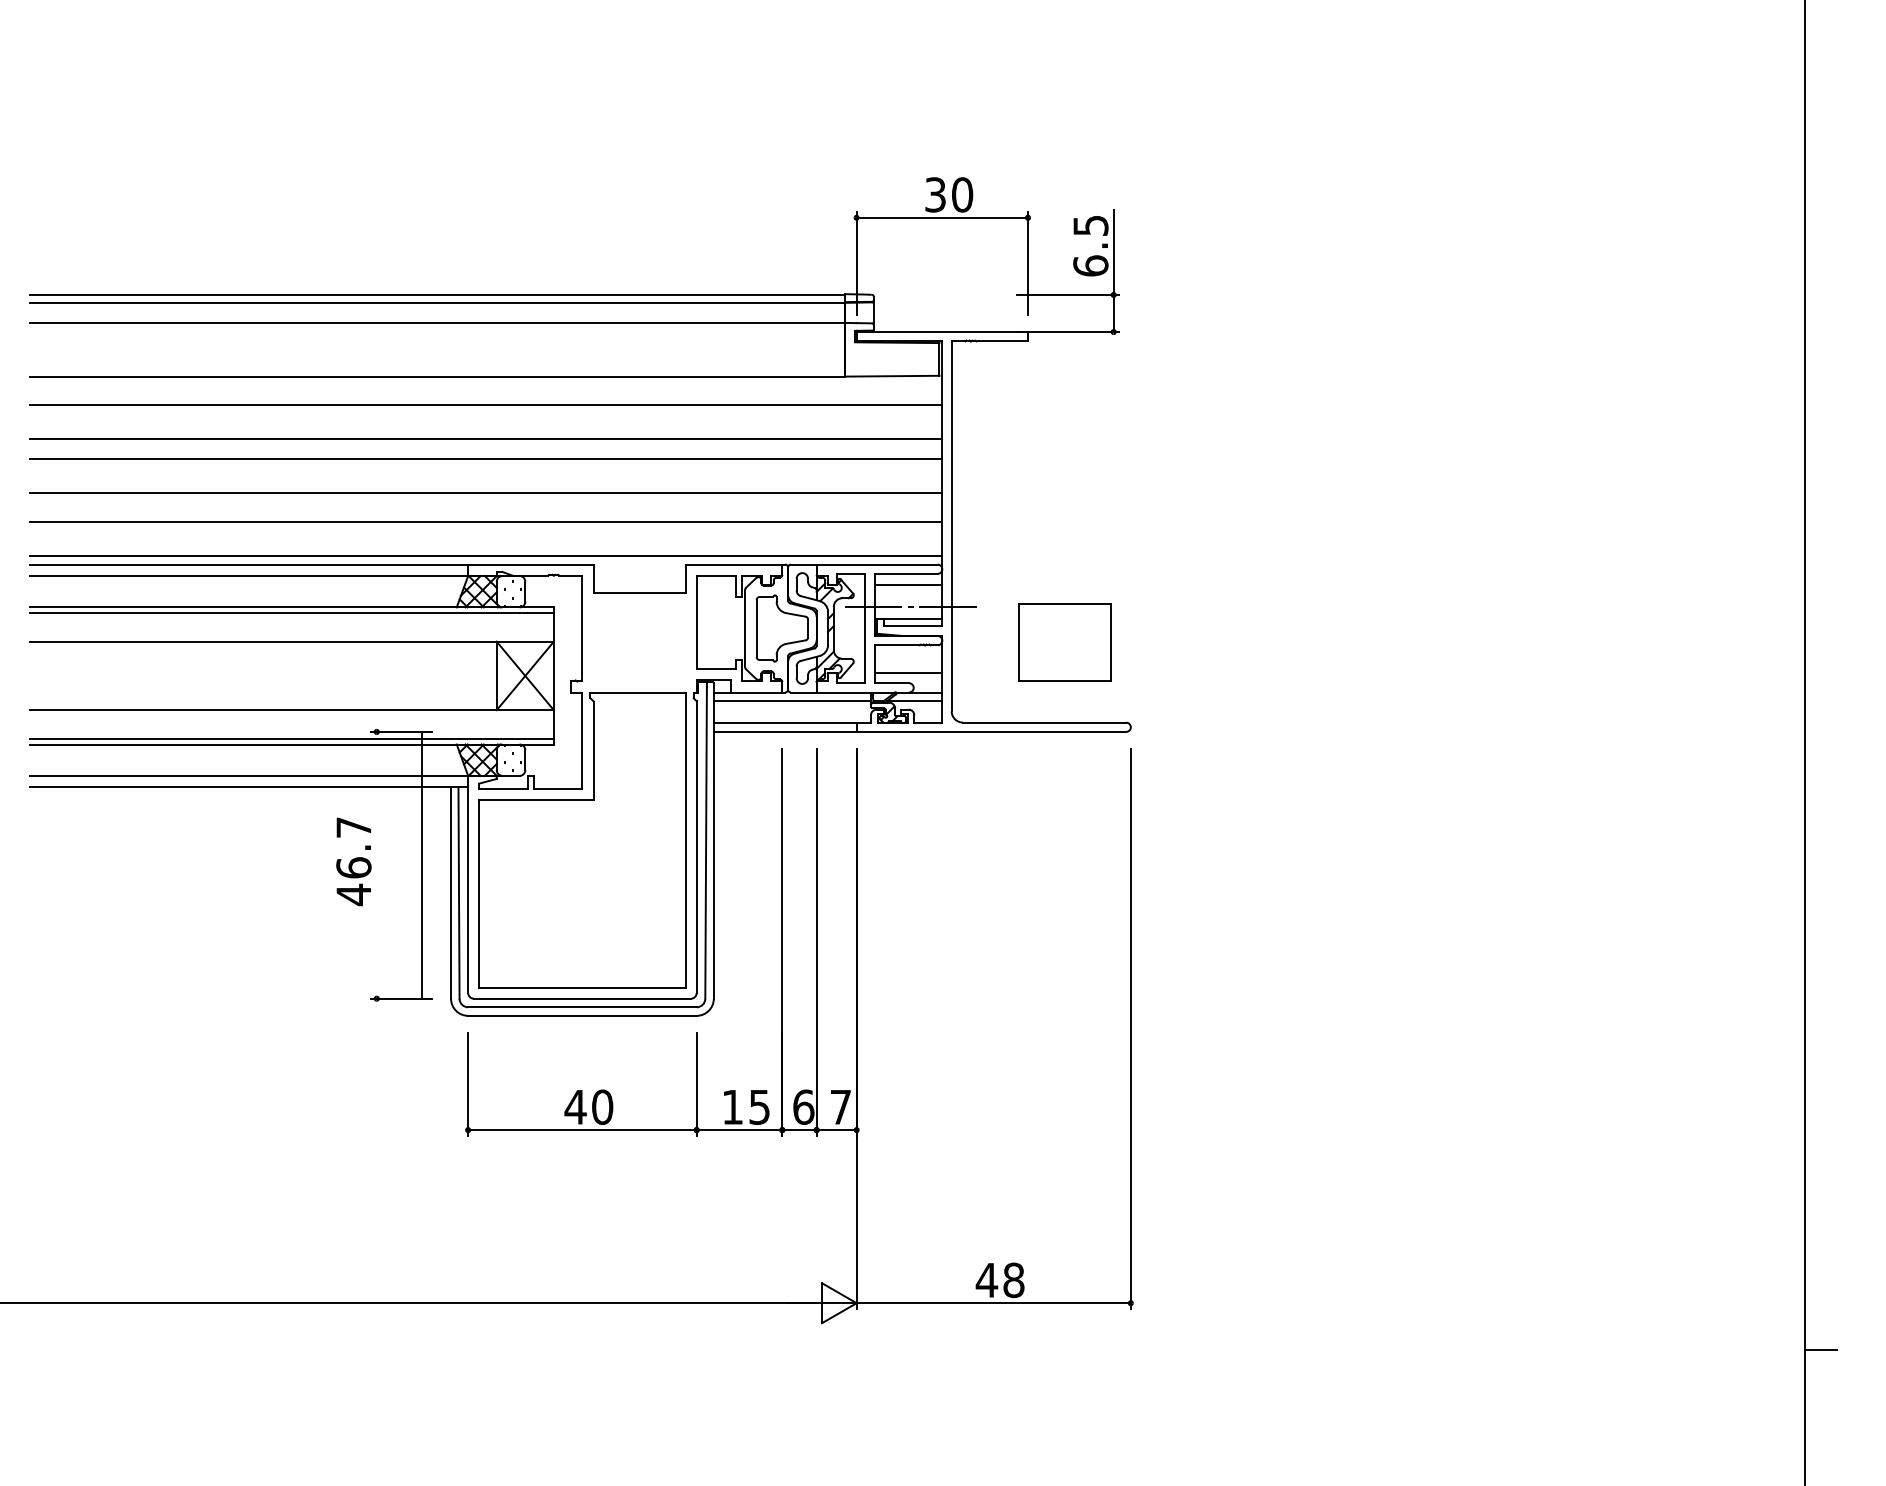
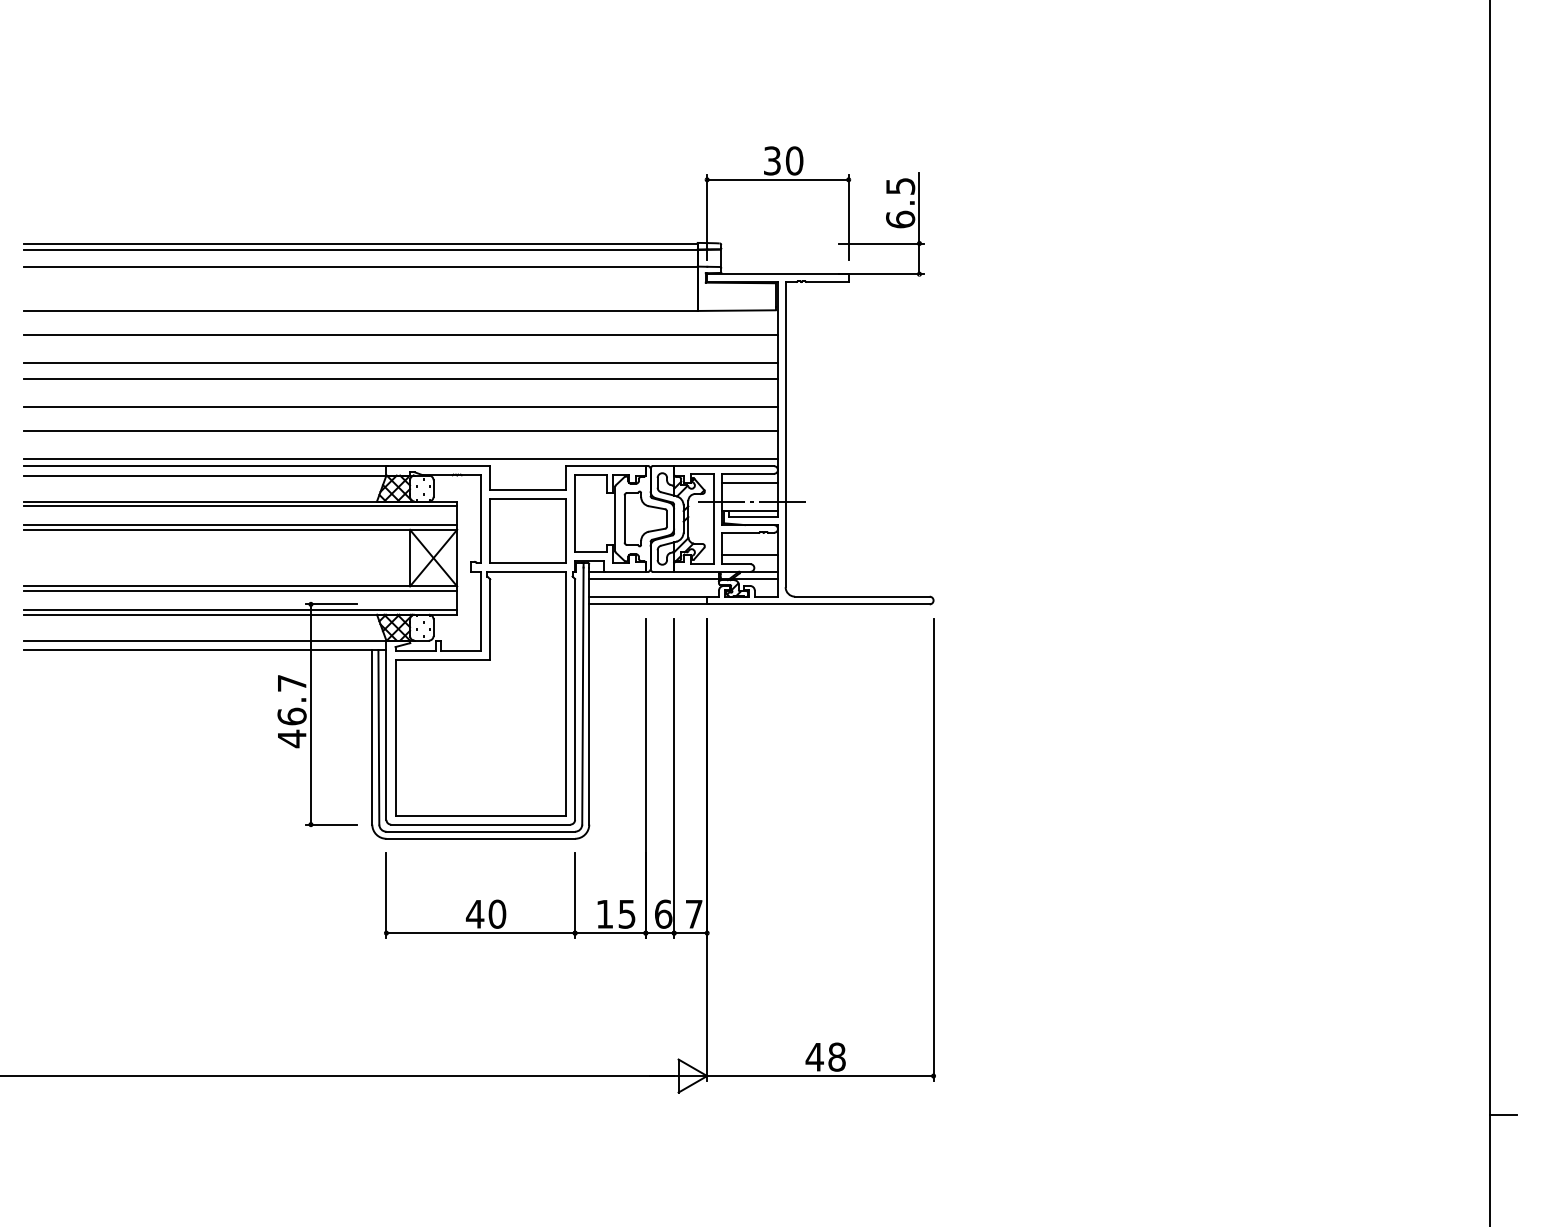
line: (291, 635) -> (240, 524), added
part: (1064, 642) -> (527, 530), moved
line: (291, 715) -> (240, 590), added
line: (421, 864) -> (310, 713), moved

